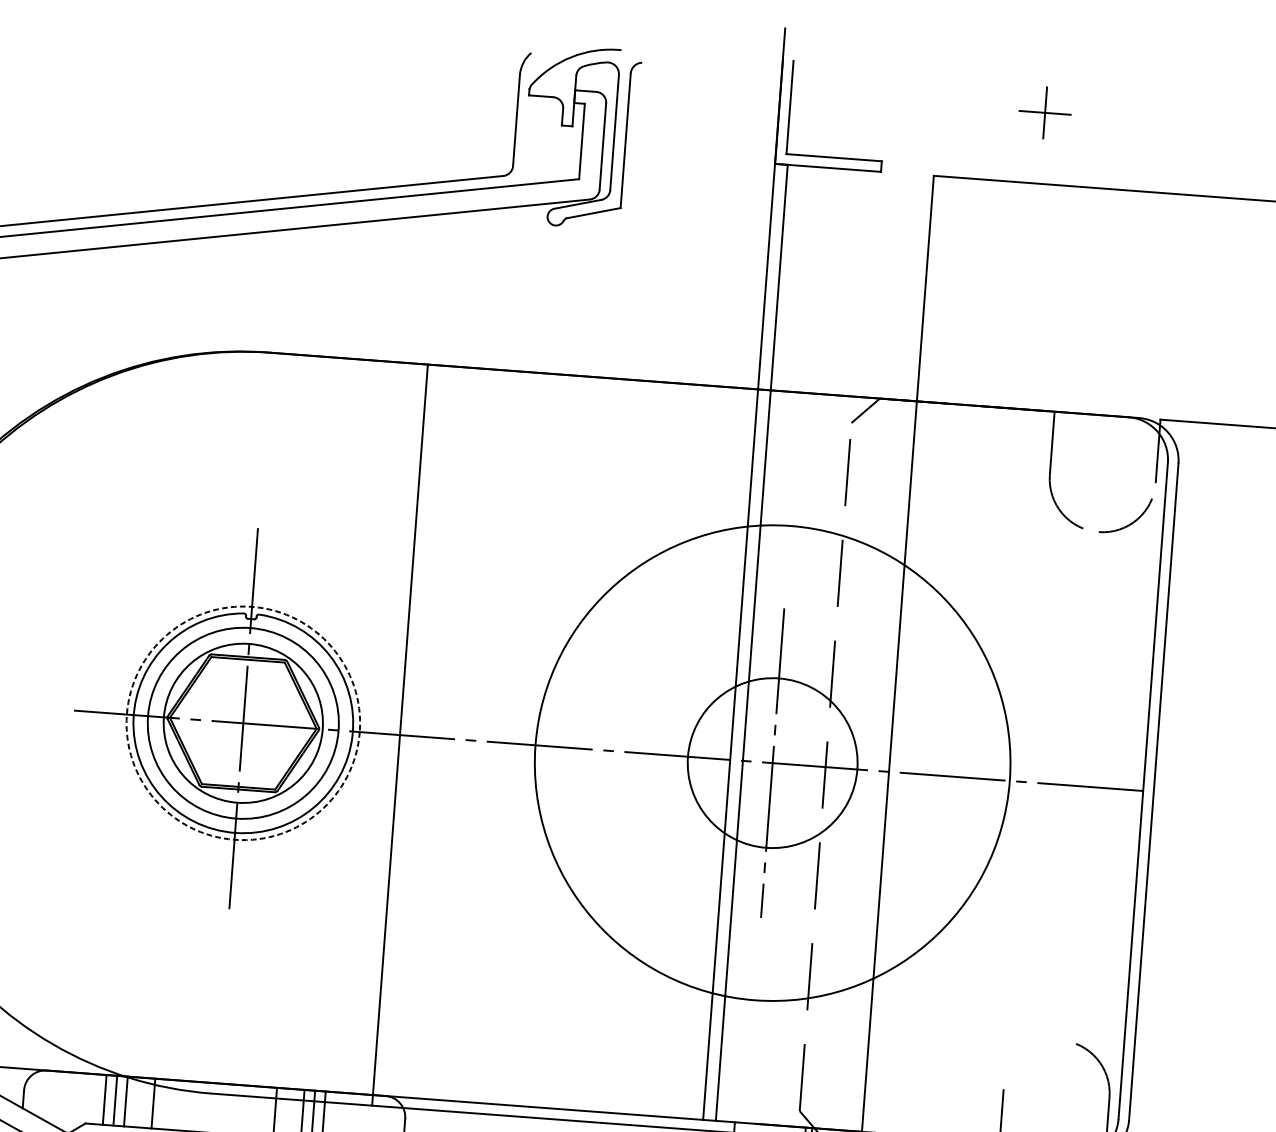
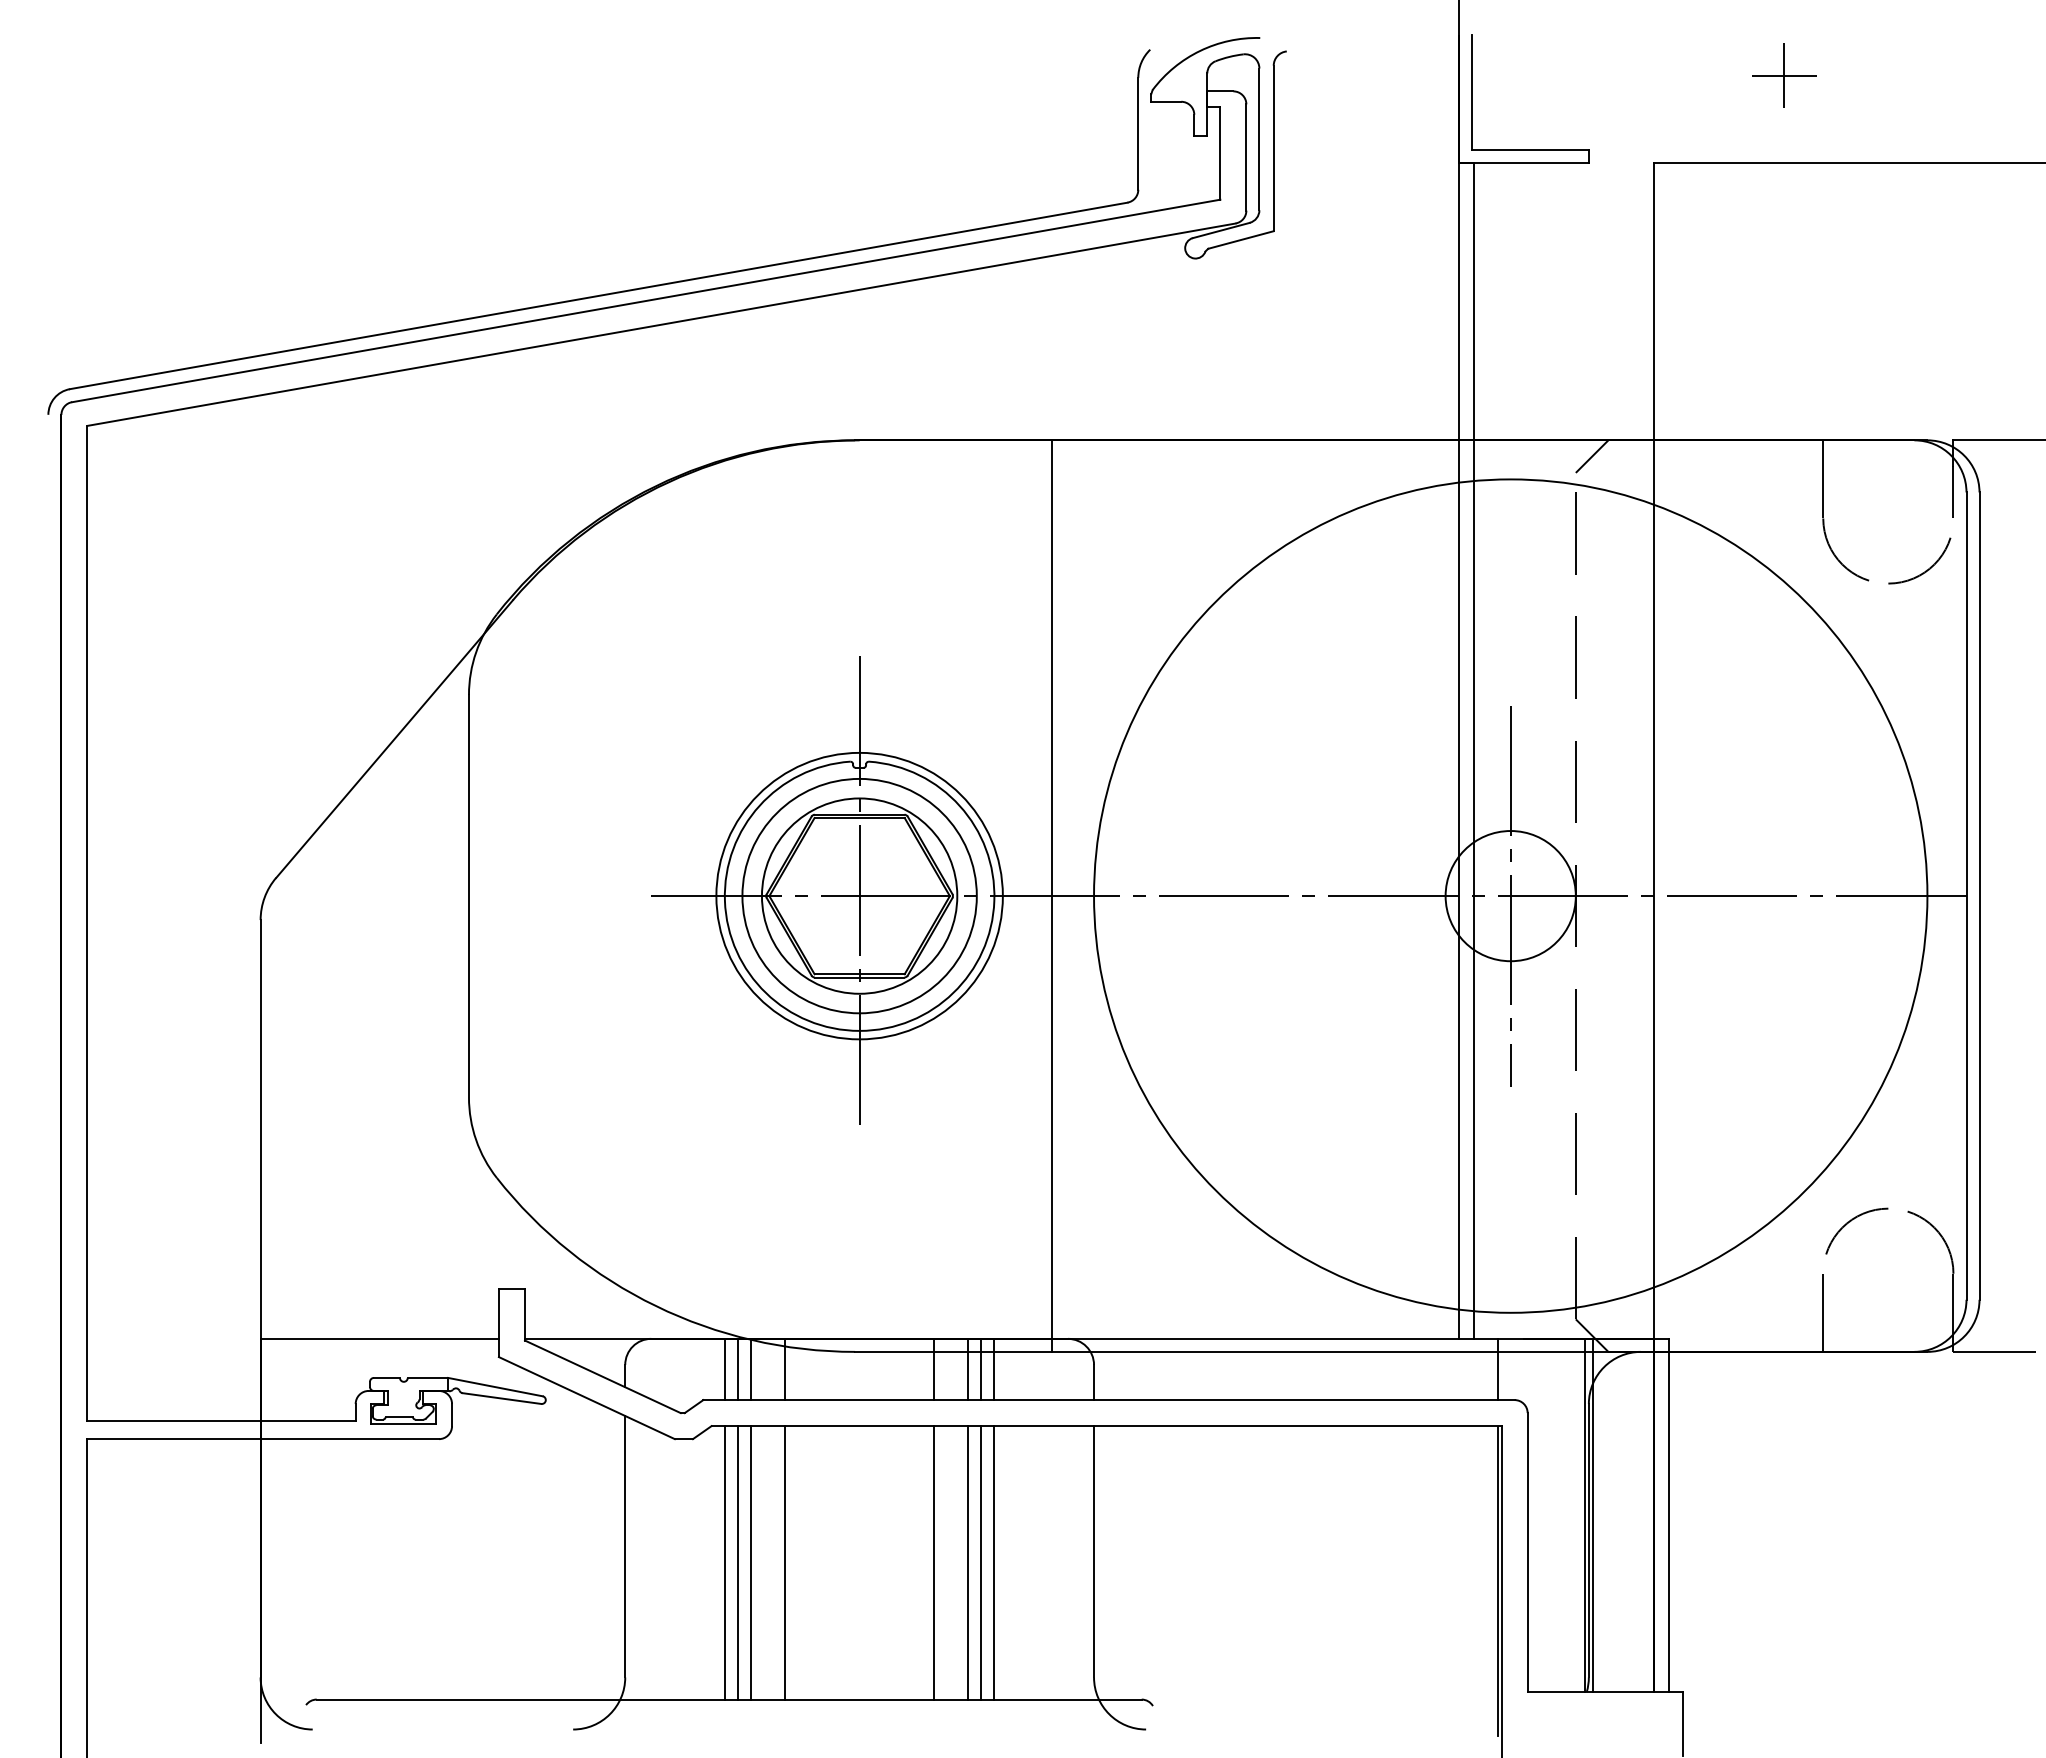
circle: (243, 722) -> (859, 895), dashed -> solid
circle: (772, 762) -> (1510, 895), size x1.43
circle: (772, 763) -> (1510, 896), size x0.62
arc: (1028, 1049) -> (1850, 1222), added

